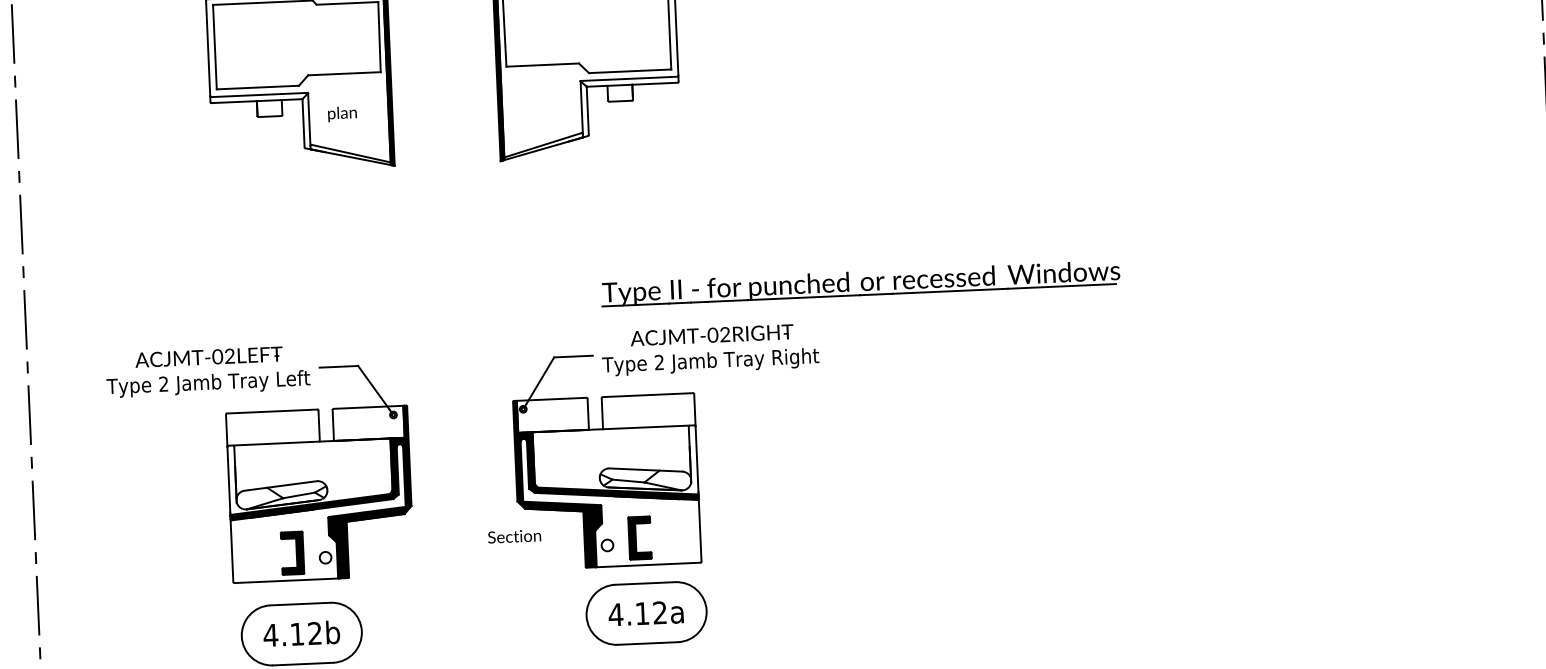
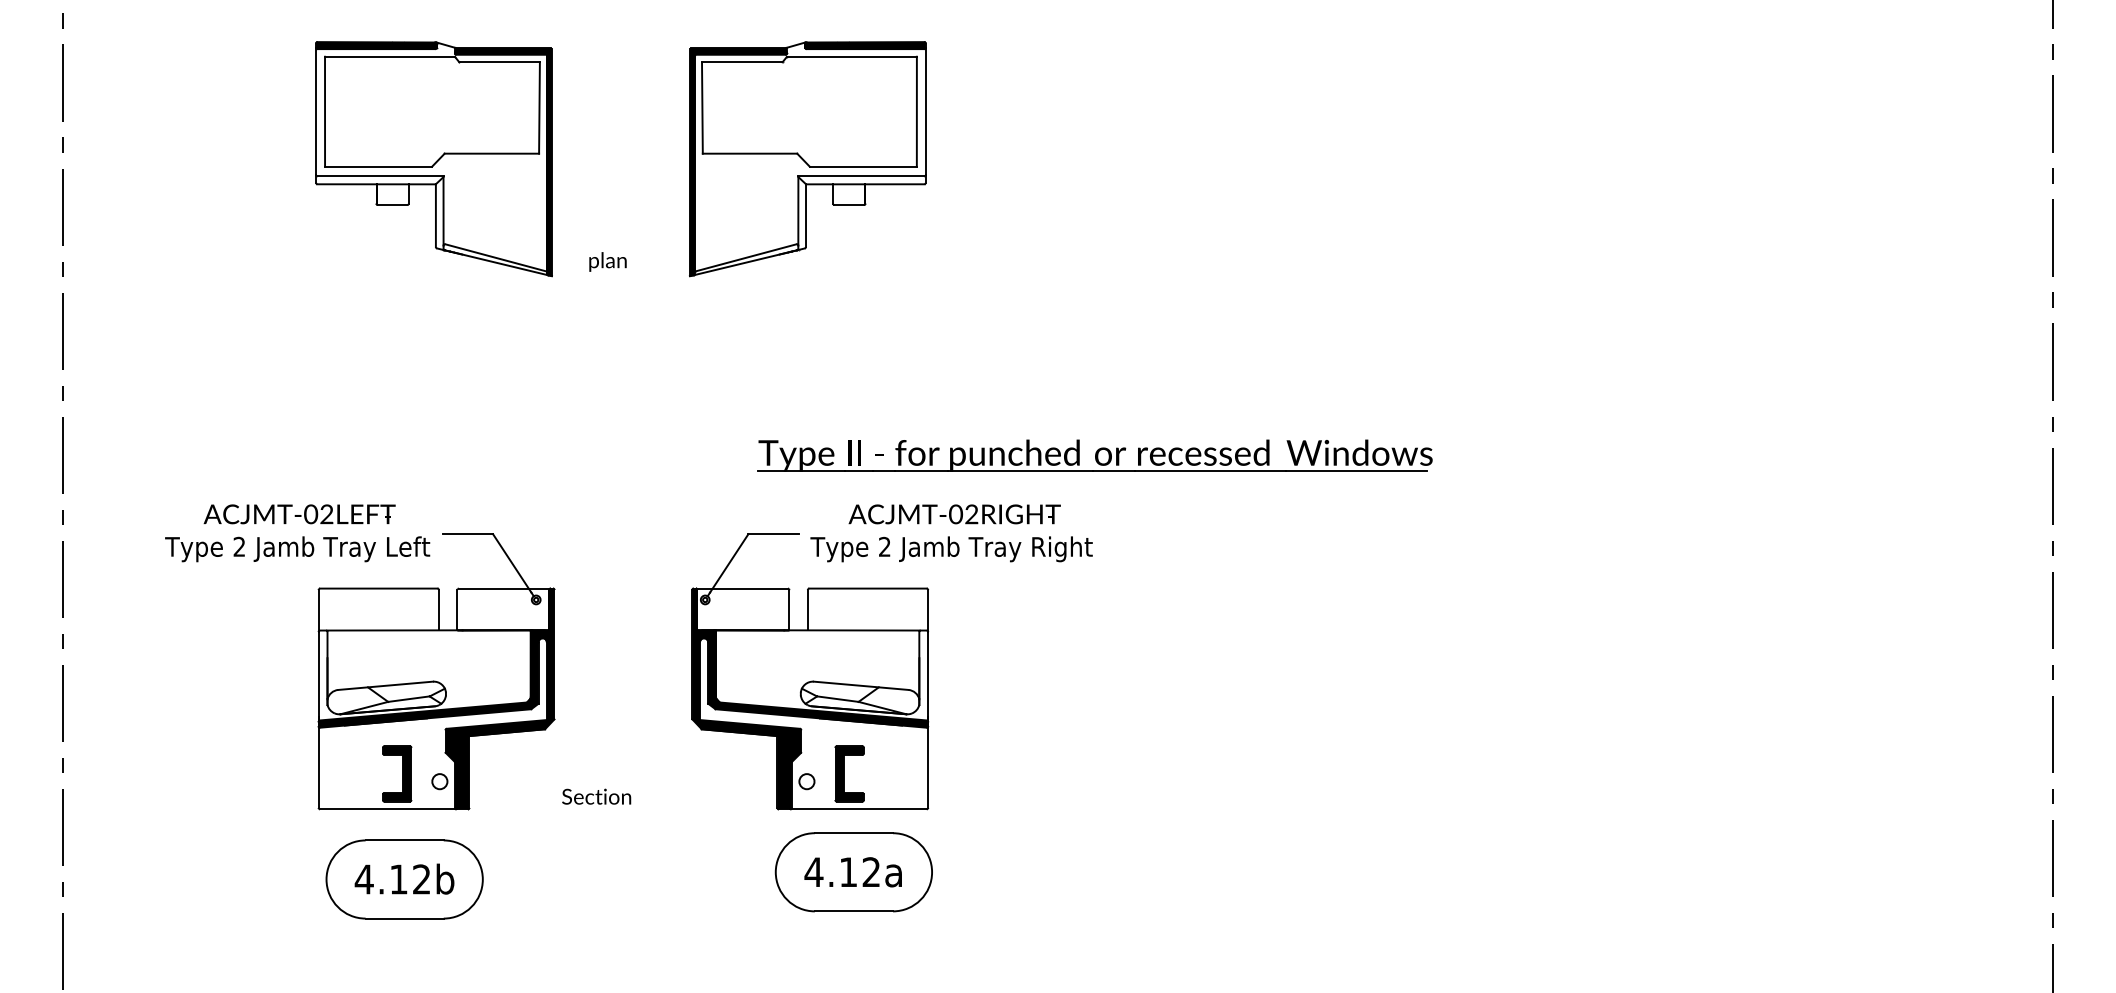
text: (342, 113) -> (607, 261), moved
part: (860, 283) -> (1094, 455), moved
text: (514, 536) -> (596, 796), moved

